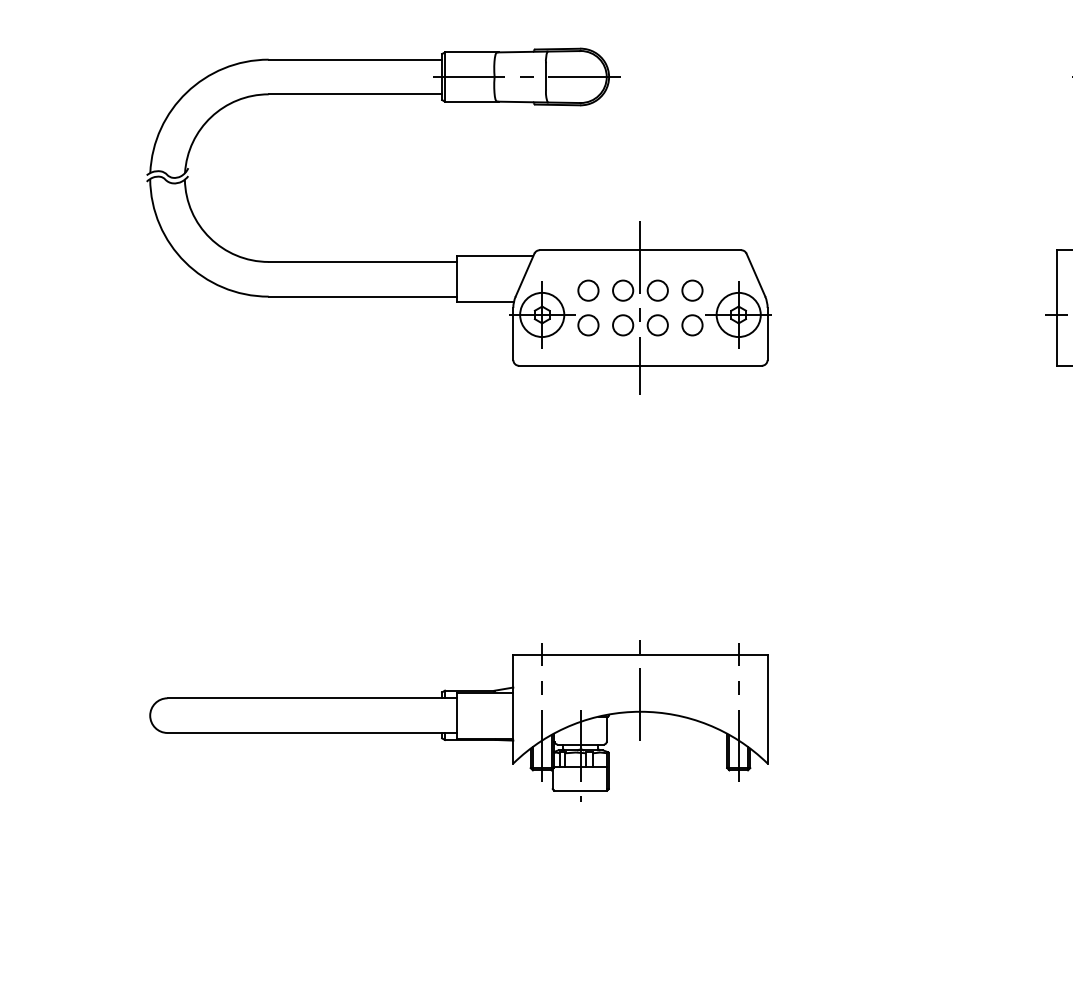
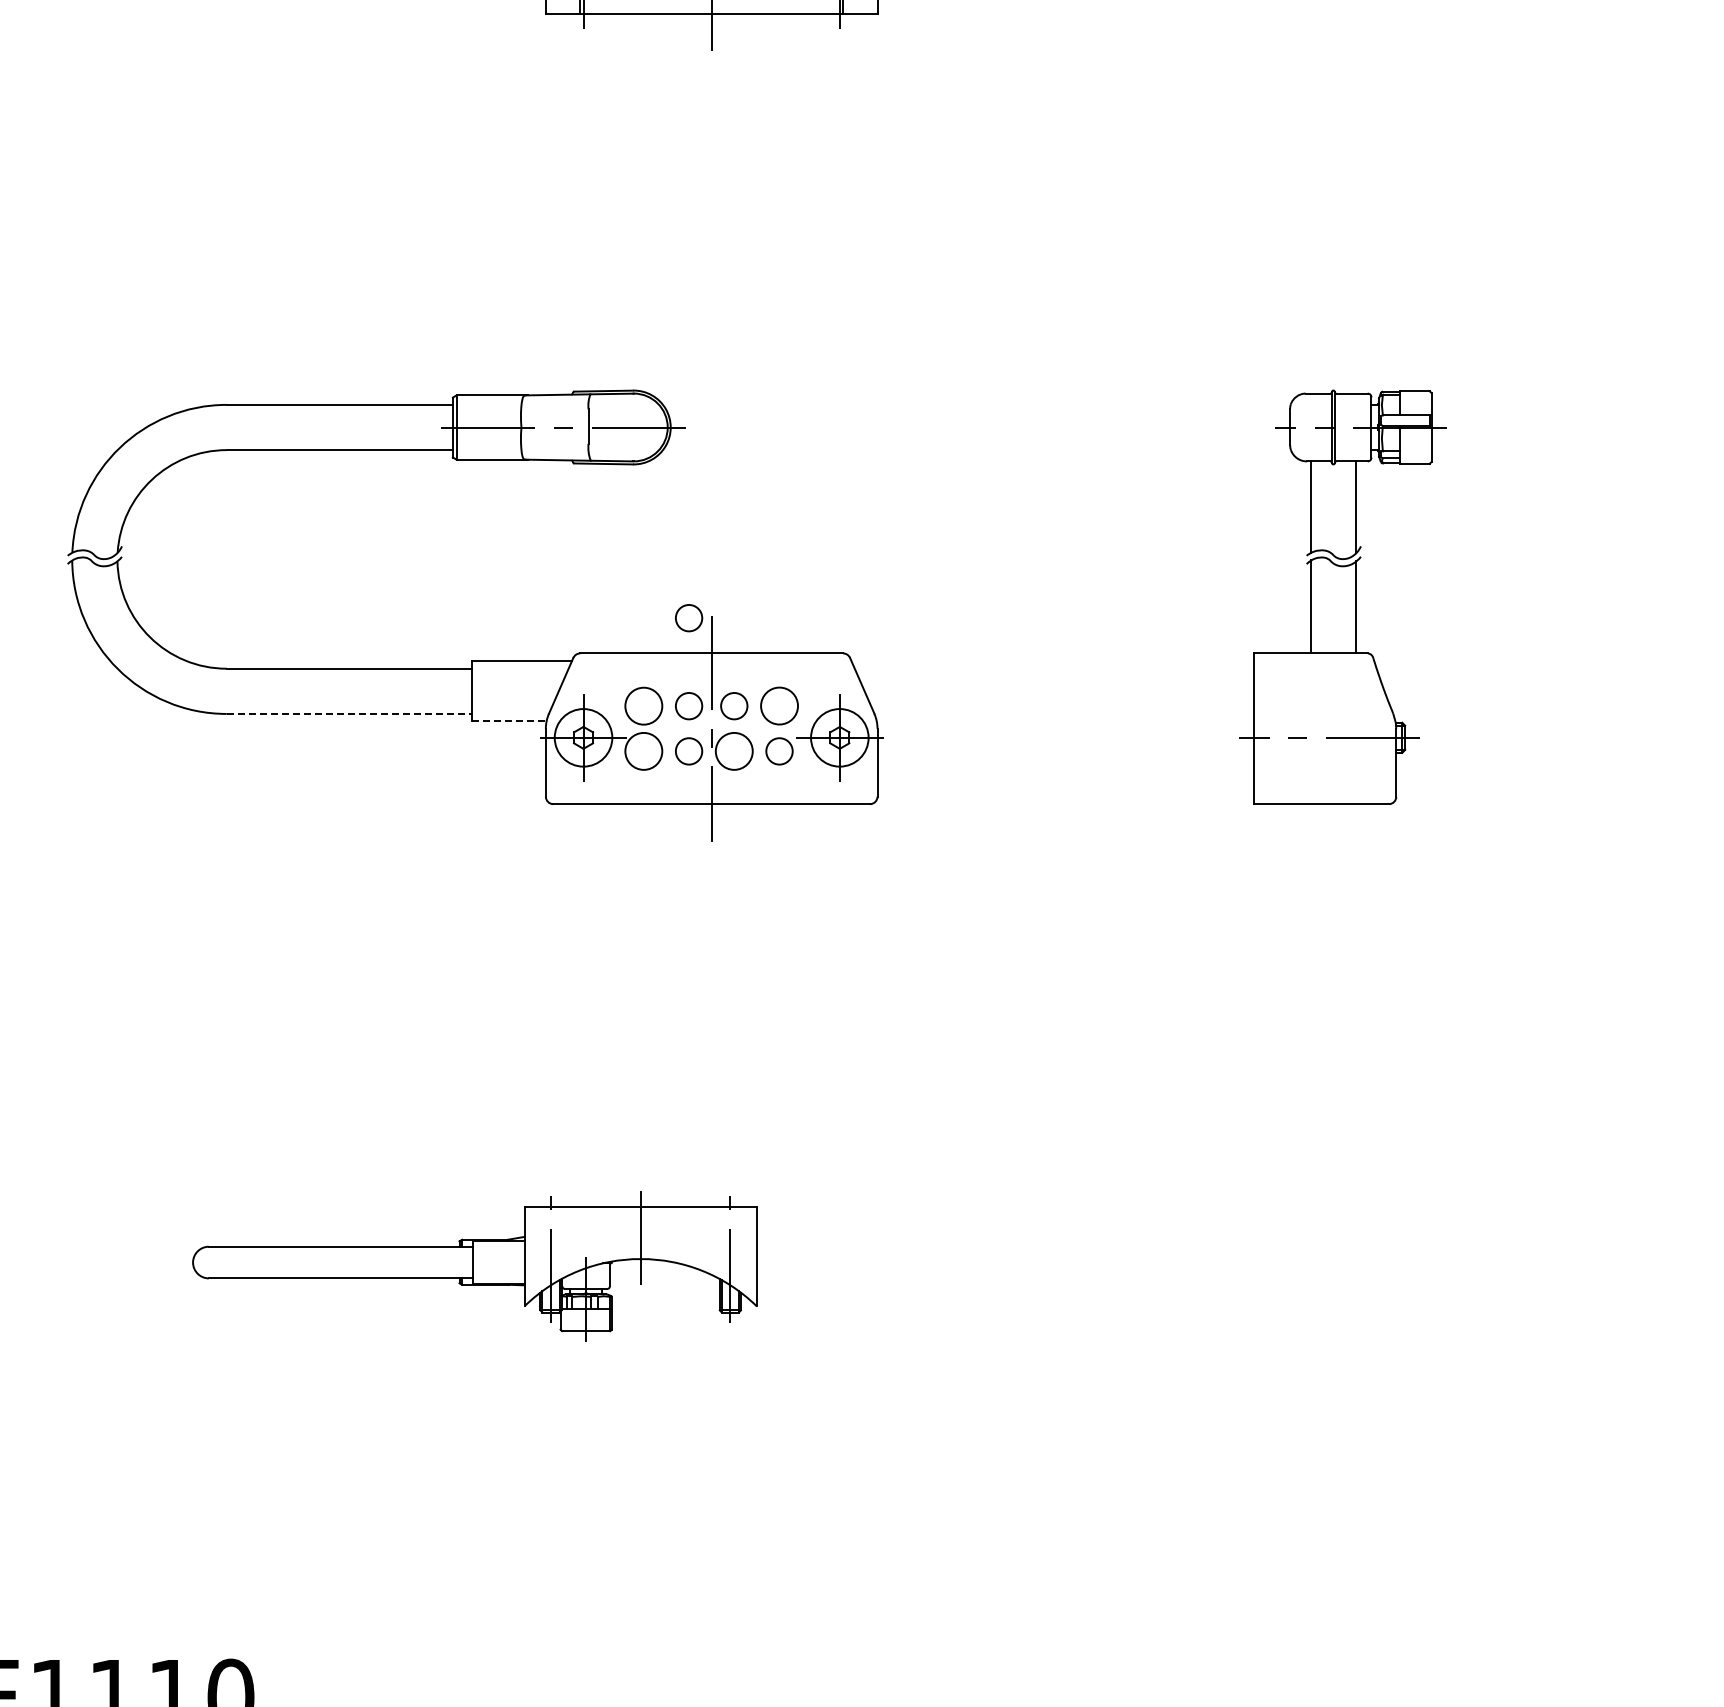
circle: (623, 223) -> (689, 618), added
circle: (588, 290) -> (643, 706), size x1.4
circle: (692, 290) -> (779, 706), size x1.4
line: (362, 296) -> (349, 713), solid -> dashed
line: (485, 302) -> (509, 721), solid -> dashed
circle: (588, 325) -> (643, 751), size x1.4
circle: (657, 325) -> (734, 751), size x1.4
part: (458, 721) -> (474, 1267), size x0.7

